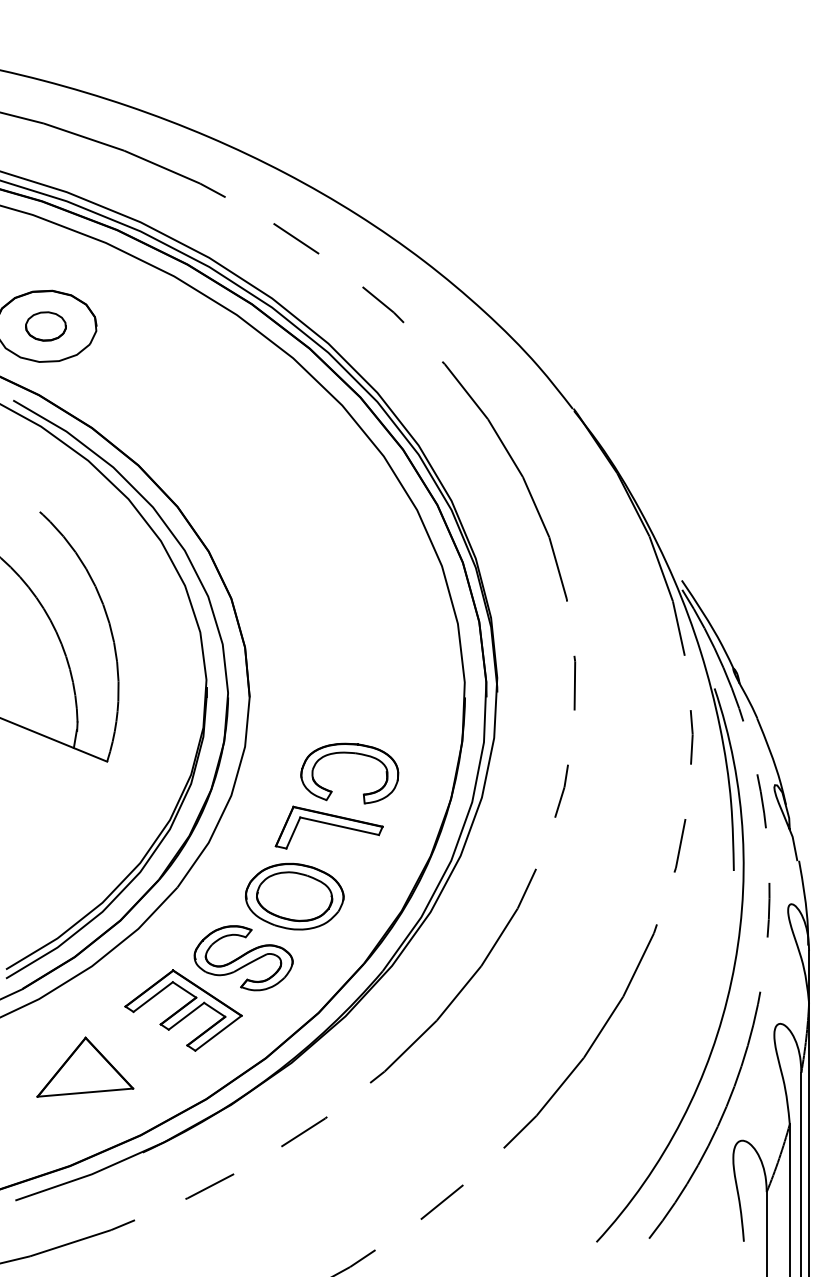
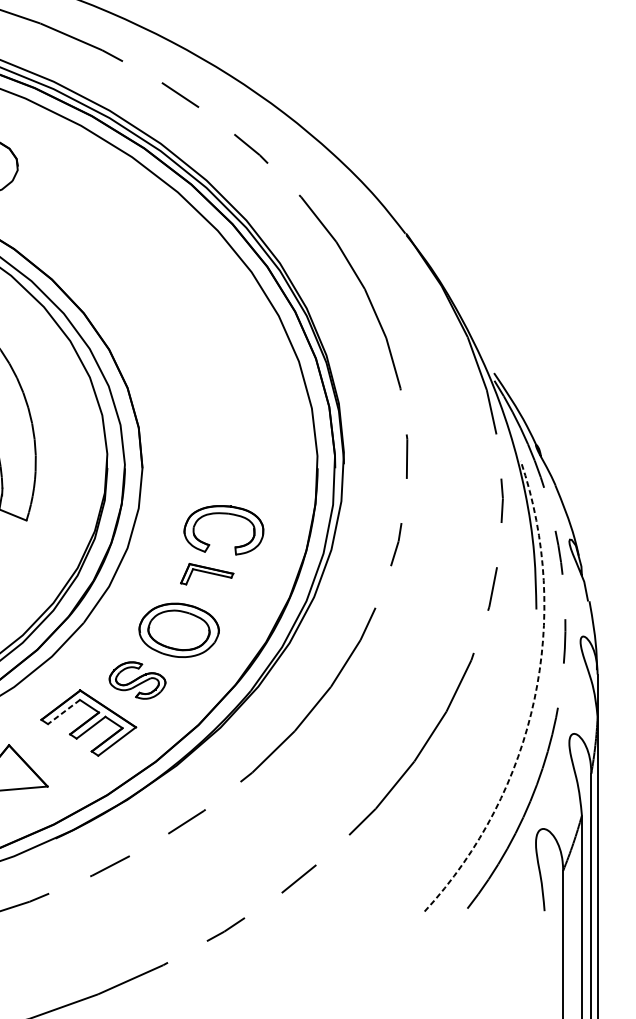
part: (328, 827) -> (206, 574), size x0.6
part: (243, 958) -> (137, 680), size x0.7
arc: (731, 981) -> (534, 699), solid -> dashed
line: (153, 997) -> (64, 712), solid -> dashed

